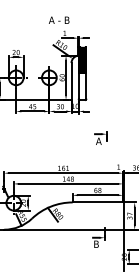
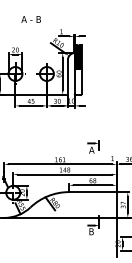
text: (58, 20) -> (30, 19), moved
part: (100, 137) -> (93, 146), moved

